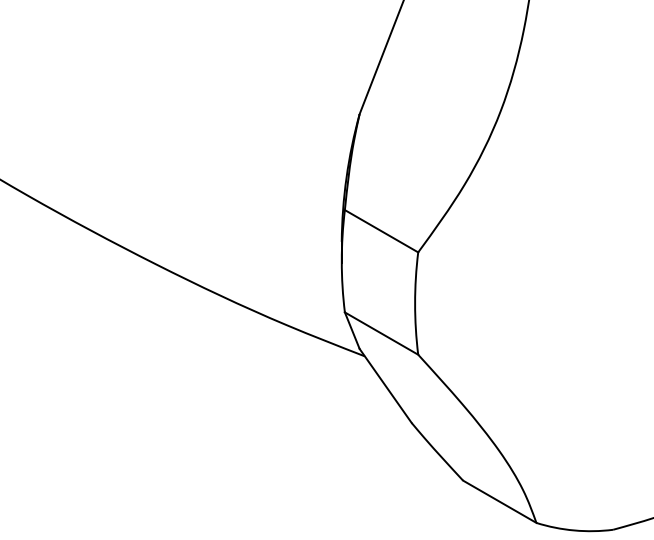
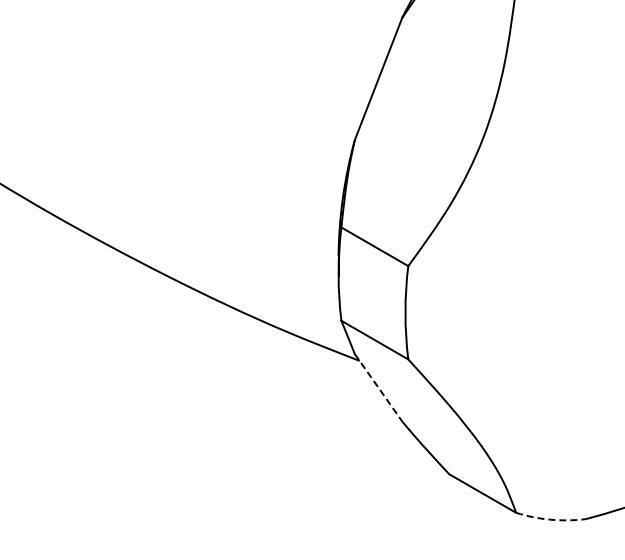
line: (385, 386) -> (378, 388), solid -> dashed
arc: (574, 530) -> (550, 519), solid -> dashed

